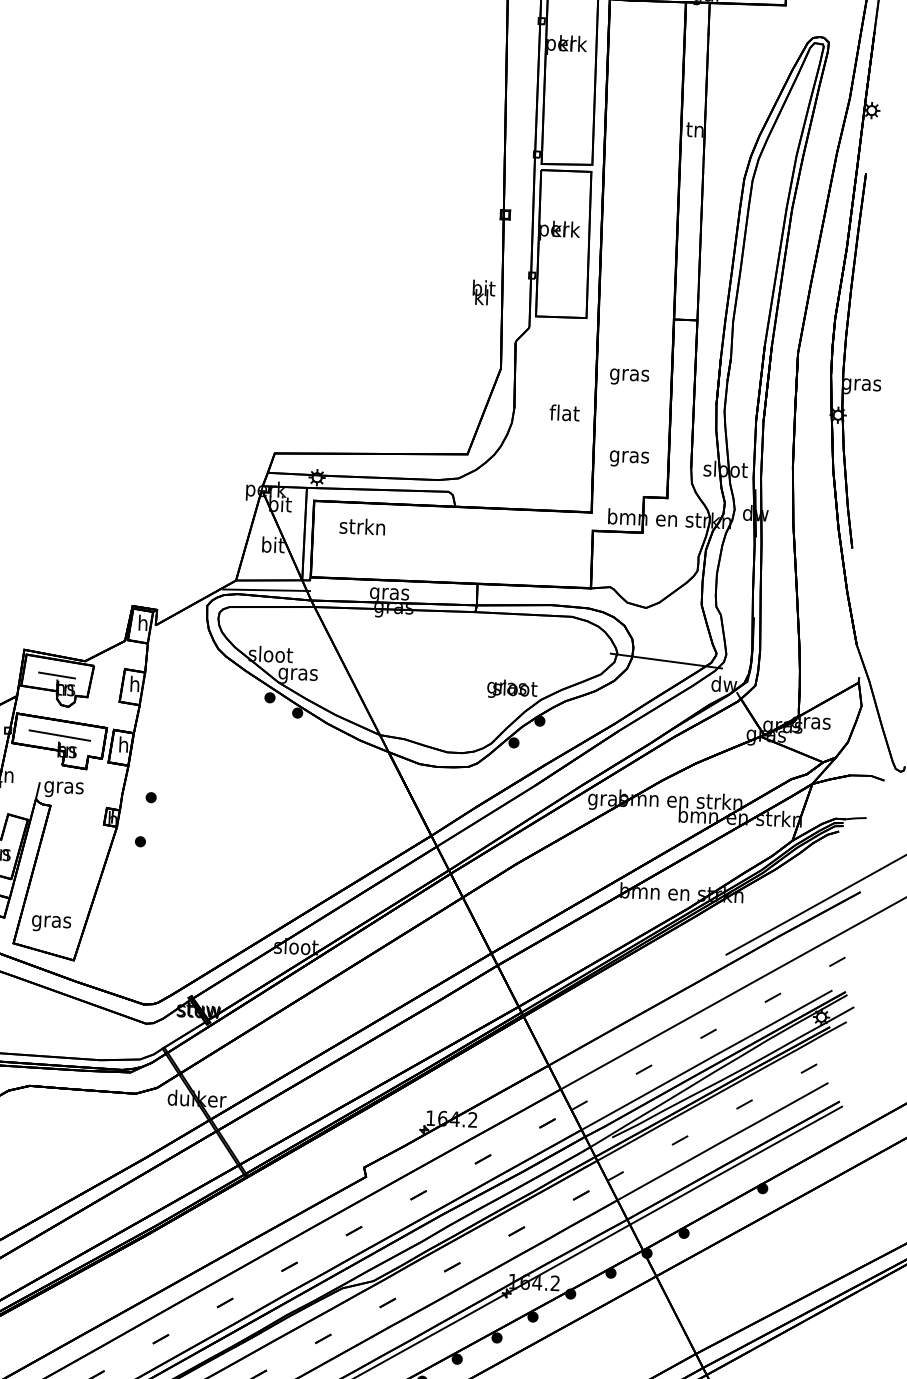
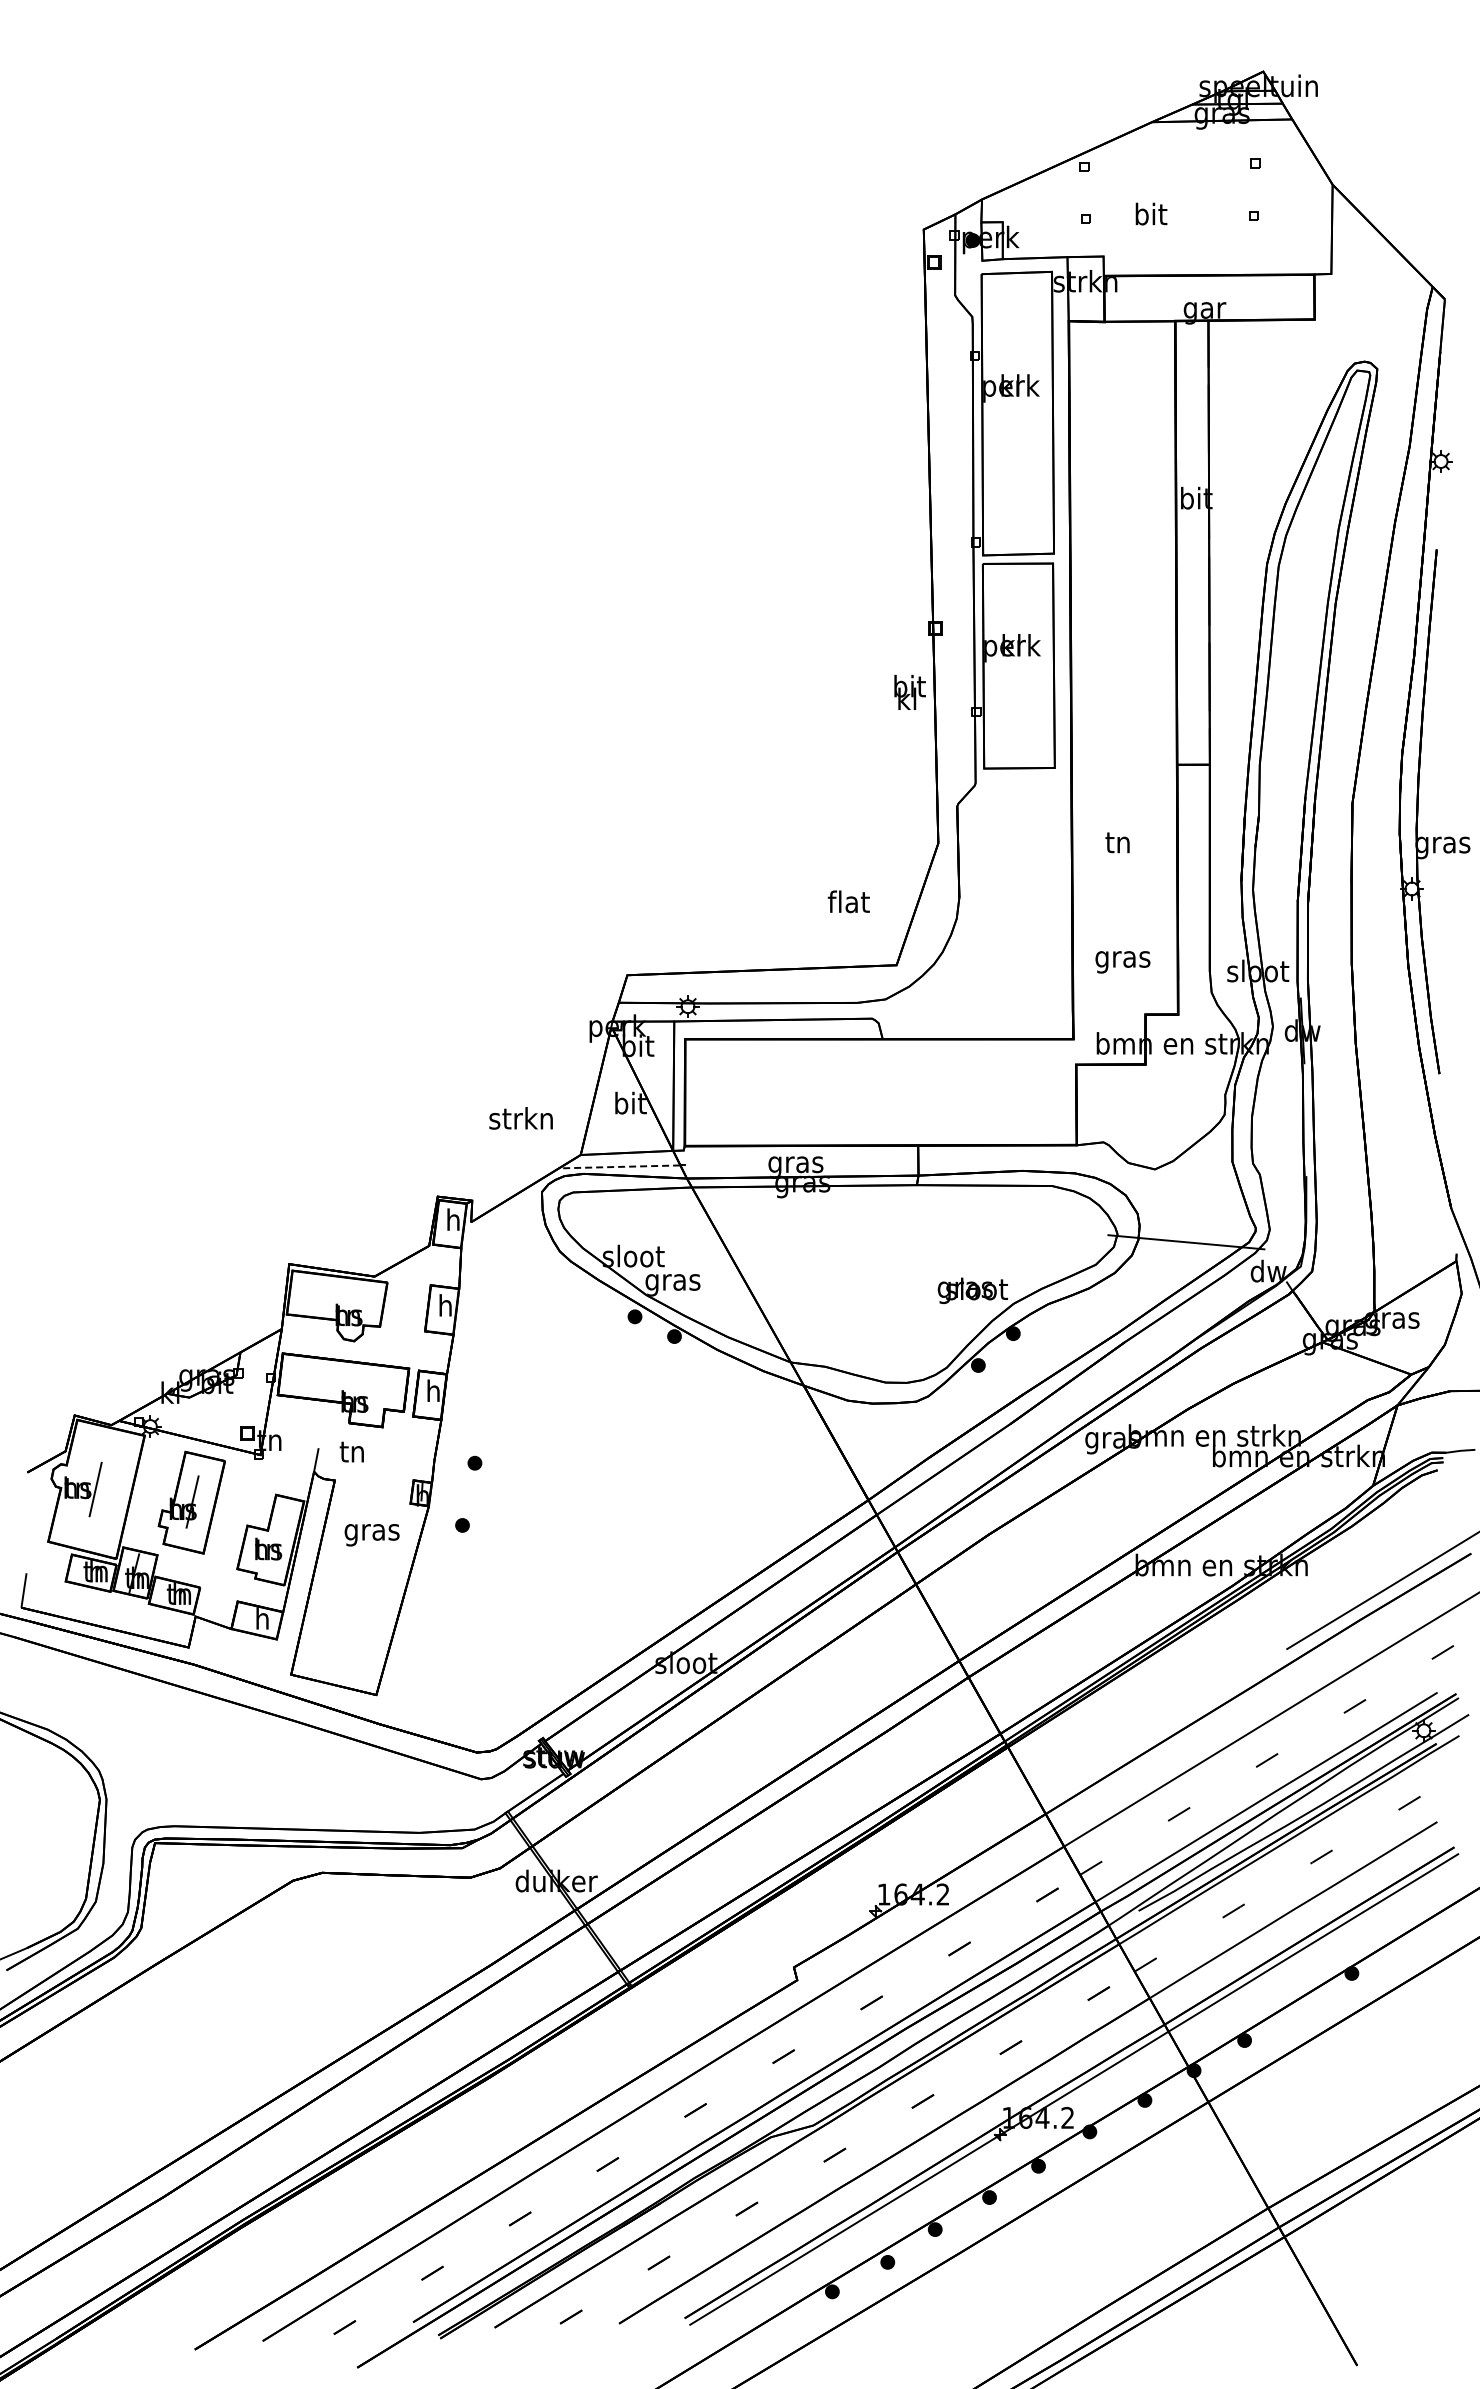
text: (695, 129) -> (1196, 497), tn -> bit
text: (483, 291) -> (909, 691), moved
text: (629, 375) -> (1118, 845), gras -> tn
text: (564, 412) -> (848, 901), moved
text: (362, 526) -> (520, 1118), moved
line: (264, 589) -> (621, 1166), solid -> dashed
line: (57, 675) -> (336, 1298), removed
line: (59, 735) -> (343, 1381), removed
text: (63, 787) -> (352, 1454), gras -> tn
text: (51, 923) -> (371, 1535), moved

